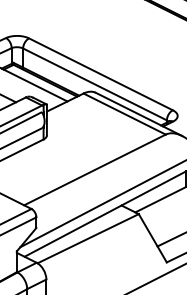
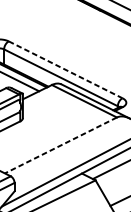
line: (101, 74) -> (66, 69), solid -> dashed
line: (94, 170) -> (60, 145), solid -> dashed

